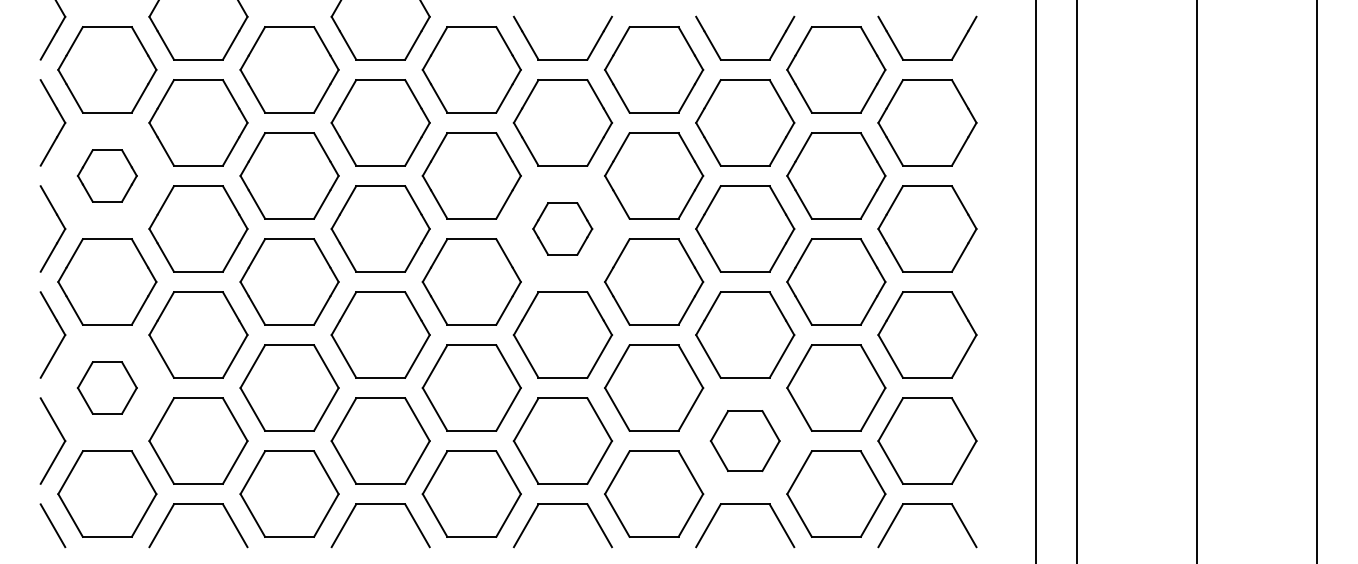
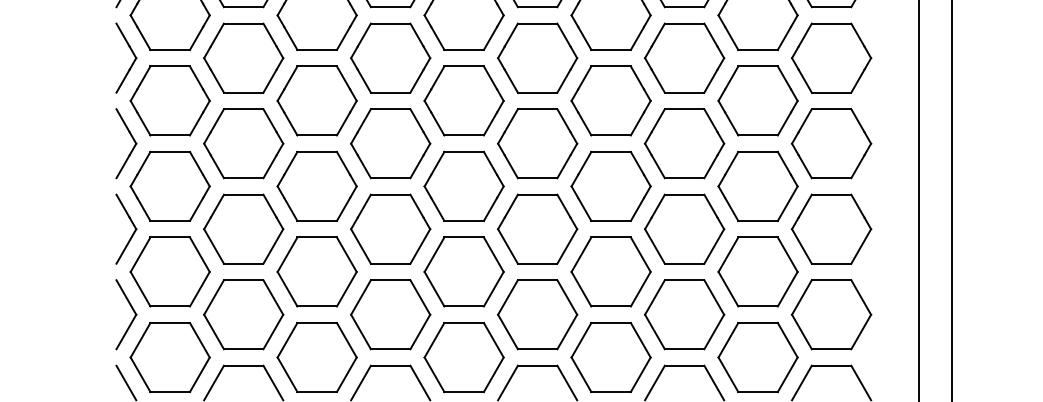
part: (107, 175) -> (170, 100), size x1.67
part: (562, 228) -> (537, 143), size x1.67
part: (107, 387) -> (170, 271), size x1.67
part: (745, 440) -> (684, 314), size x1.43

